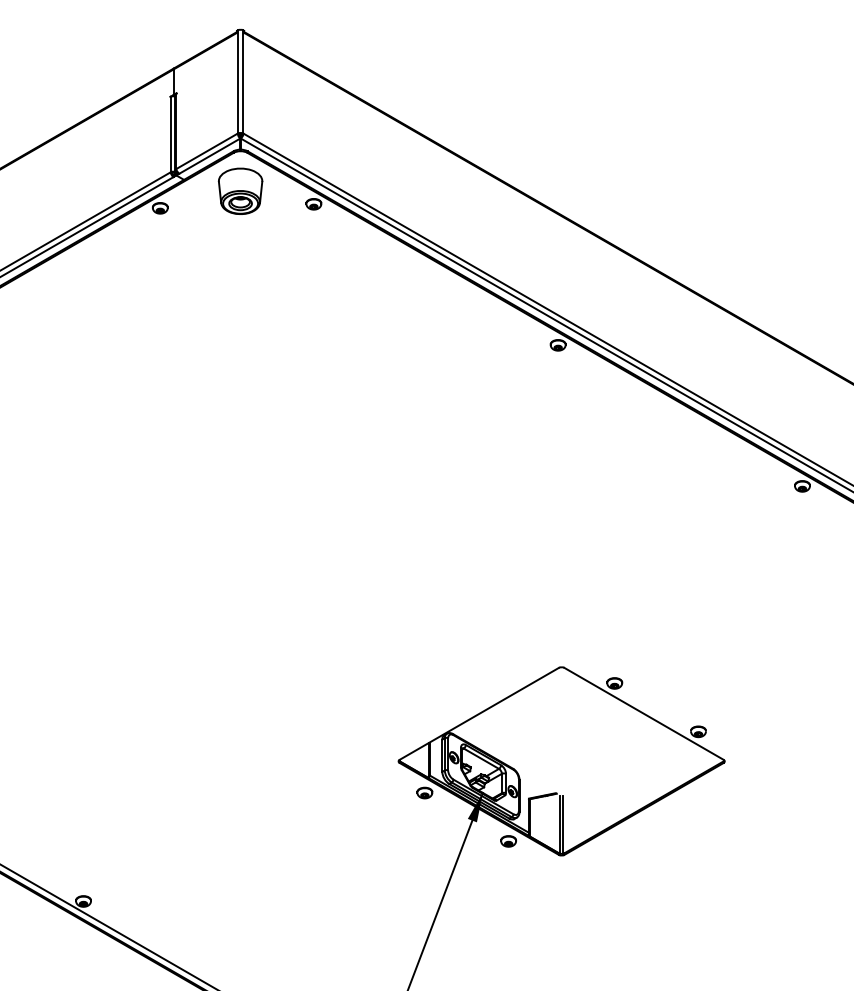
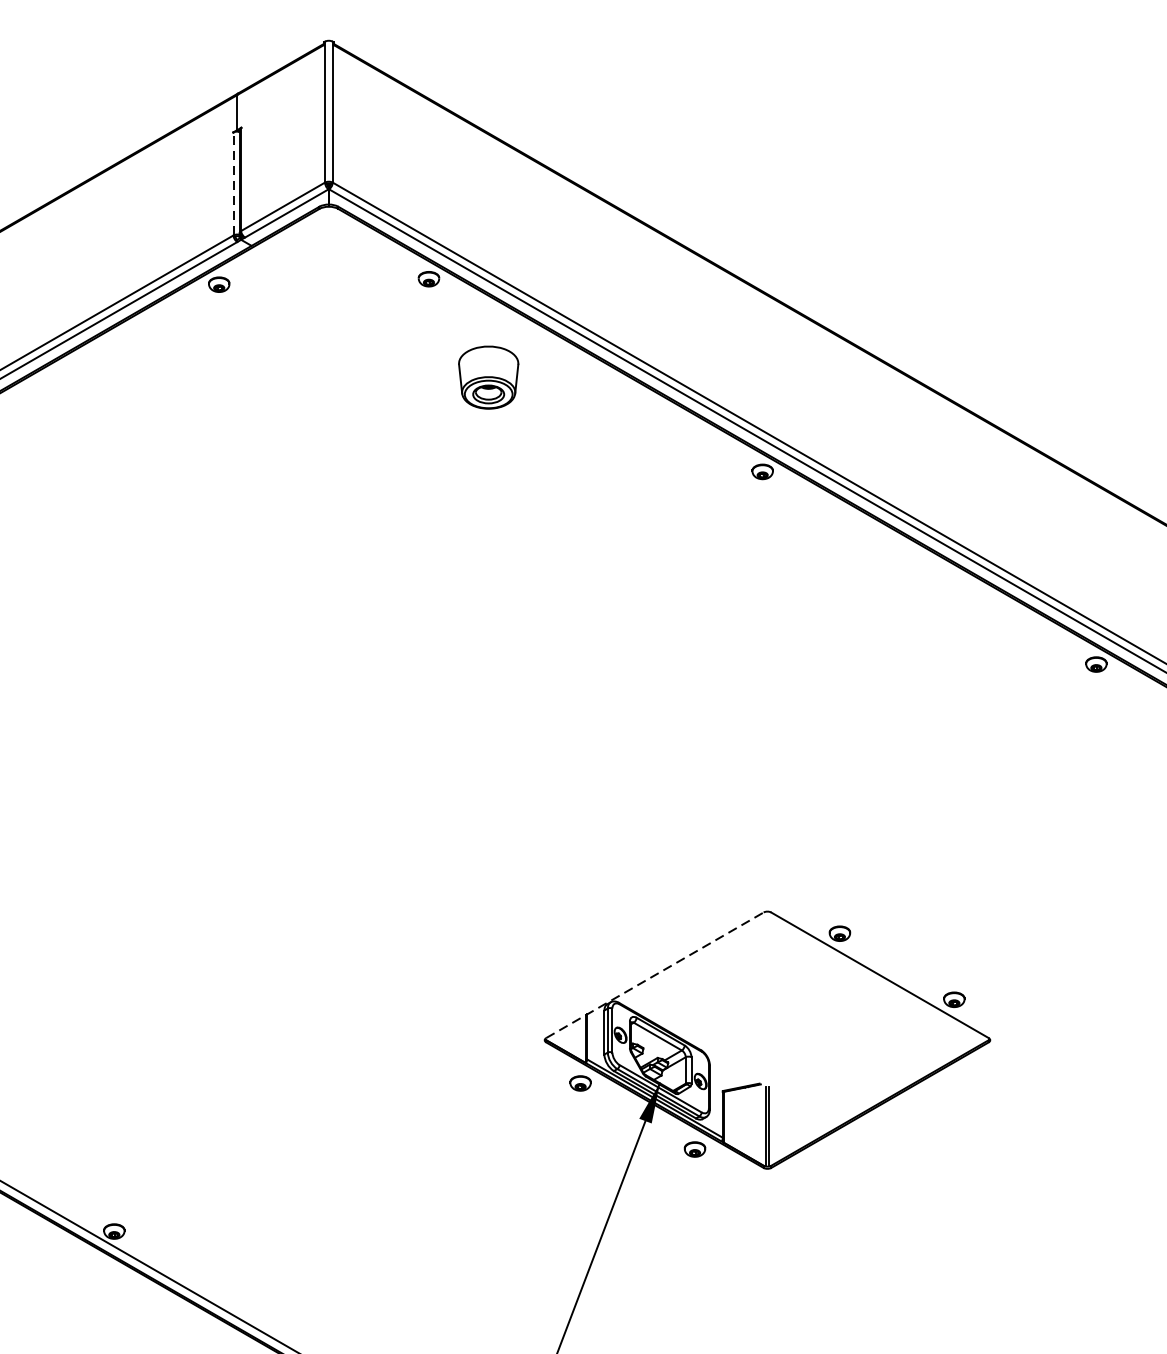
line: (170, 134) -> (233, 183), solid -> dashed
part: (240, 190) -> (488, 376), moved
line: (479, 713) -> (655, 974), solid -> dashed

